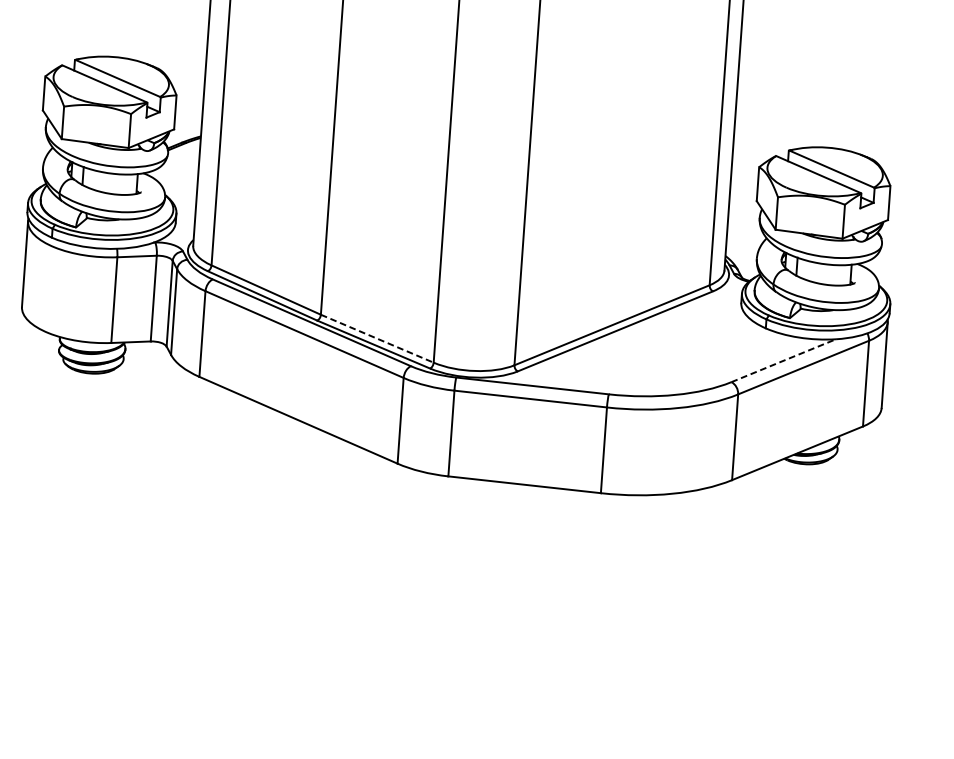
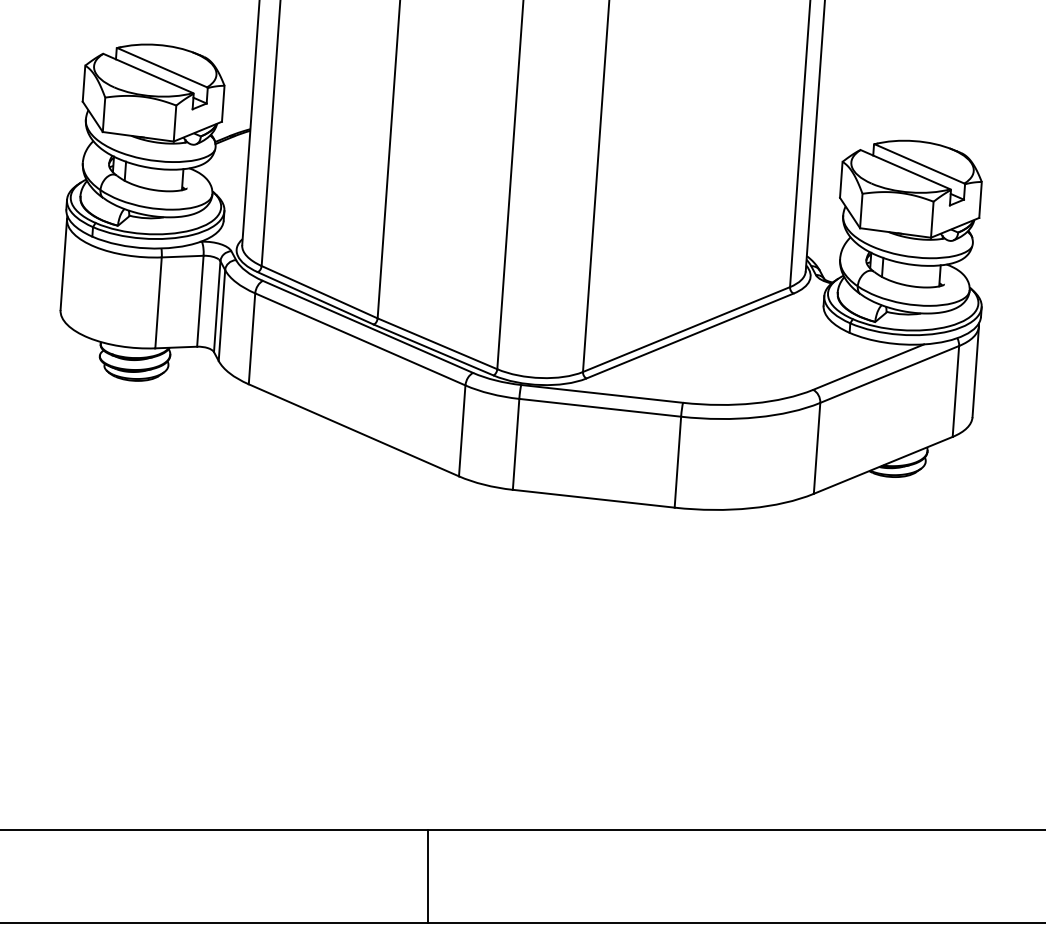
line: (377, 339) -> (437, 344), dashed -> solid
line: (783, 361) -> (868, 367), dashed -> solid

